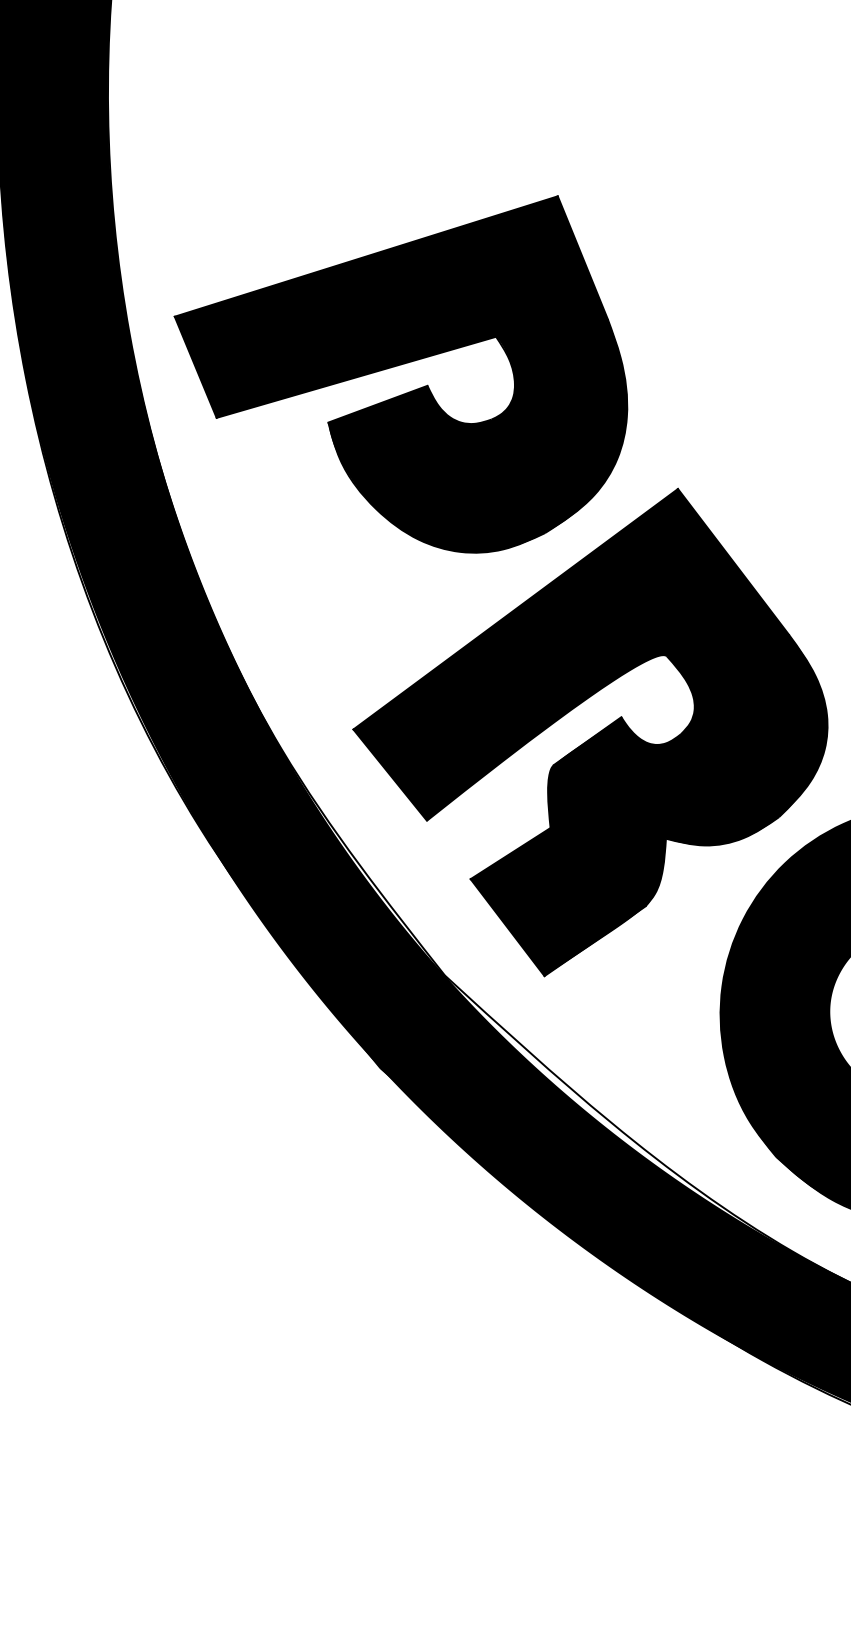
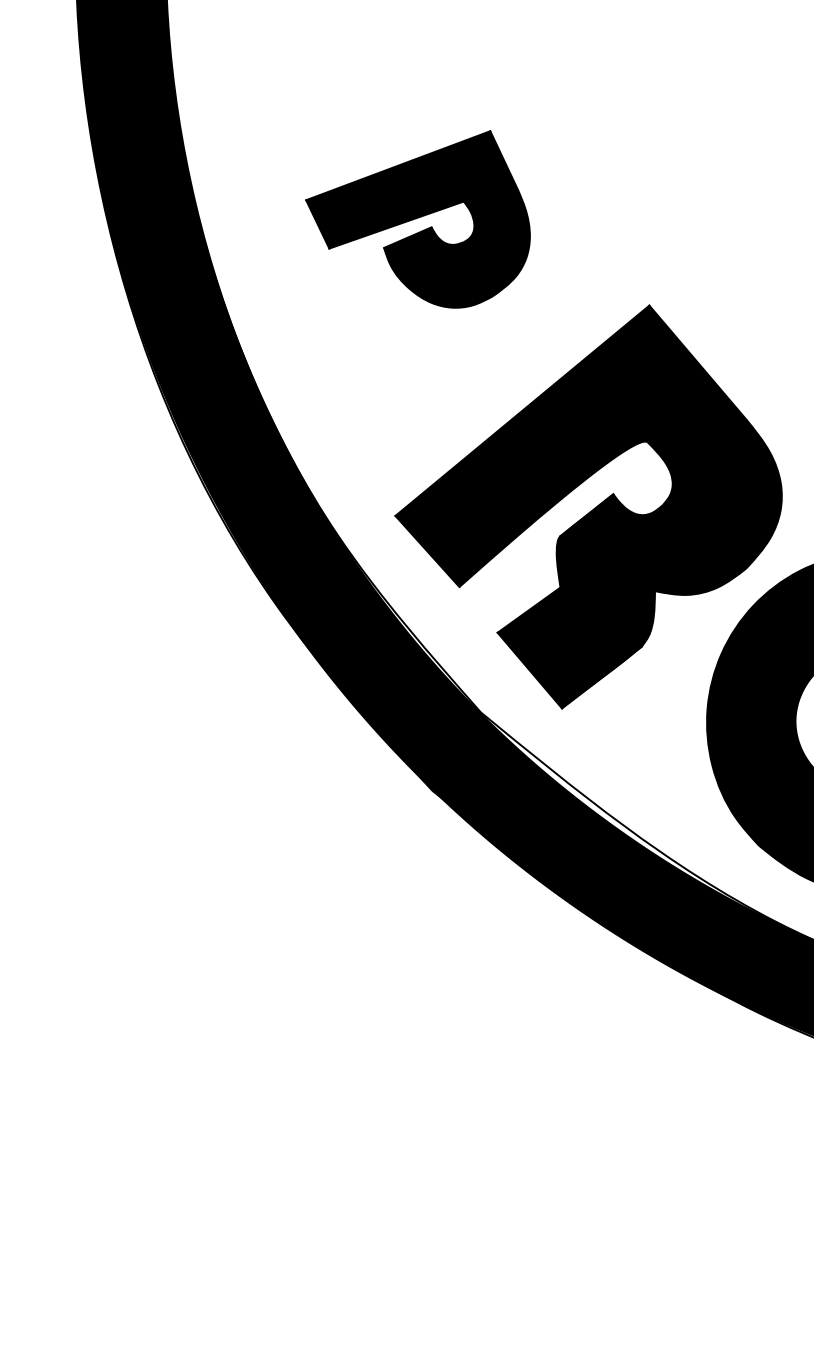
part: (400, 368) -> (417, 219), size x0.6

